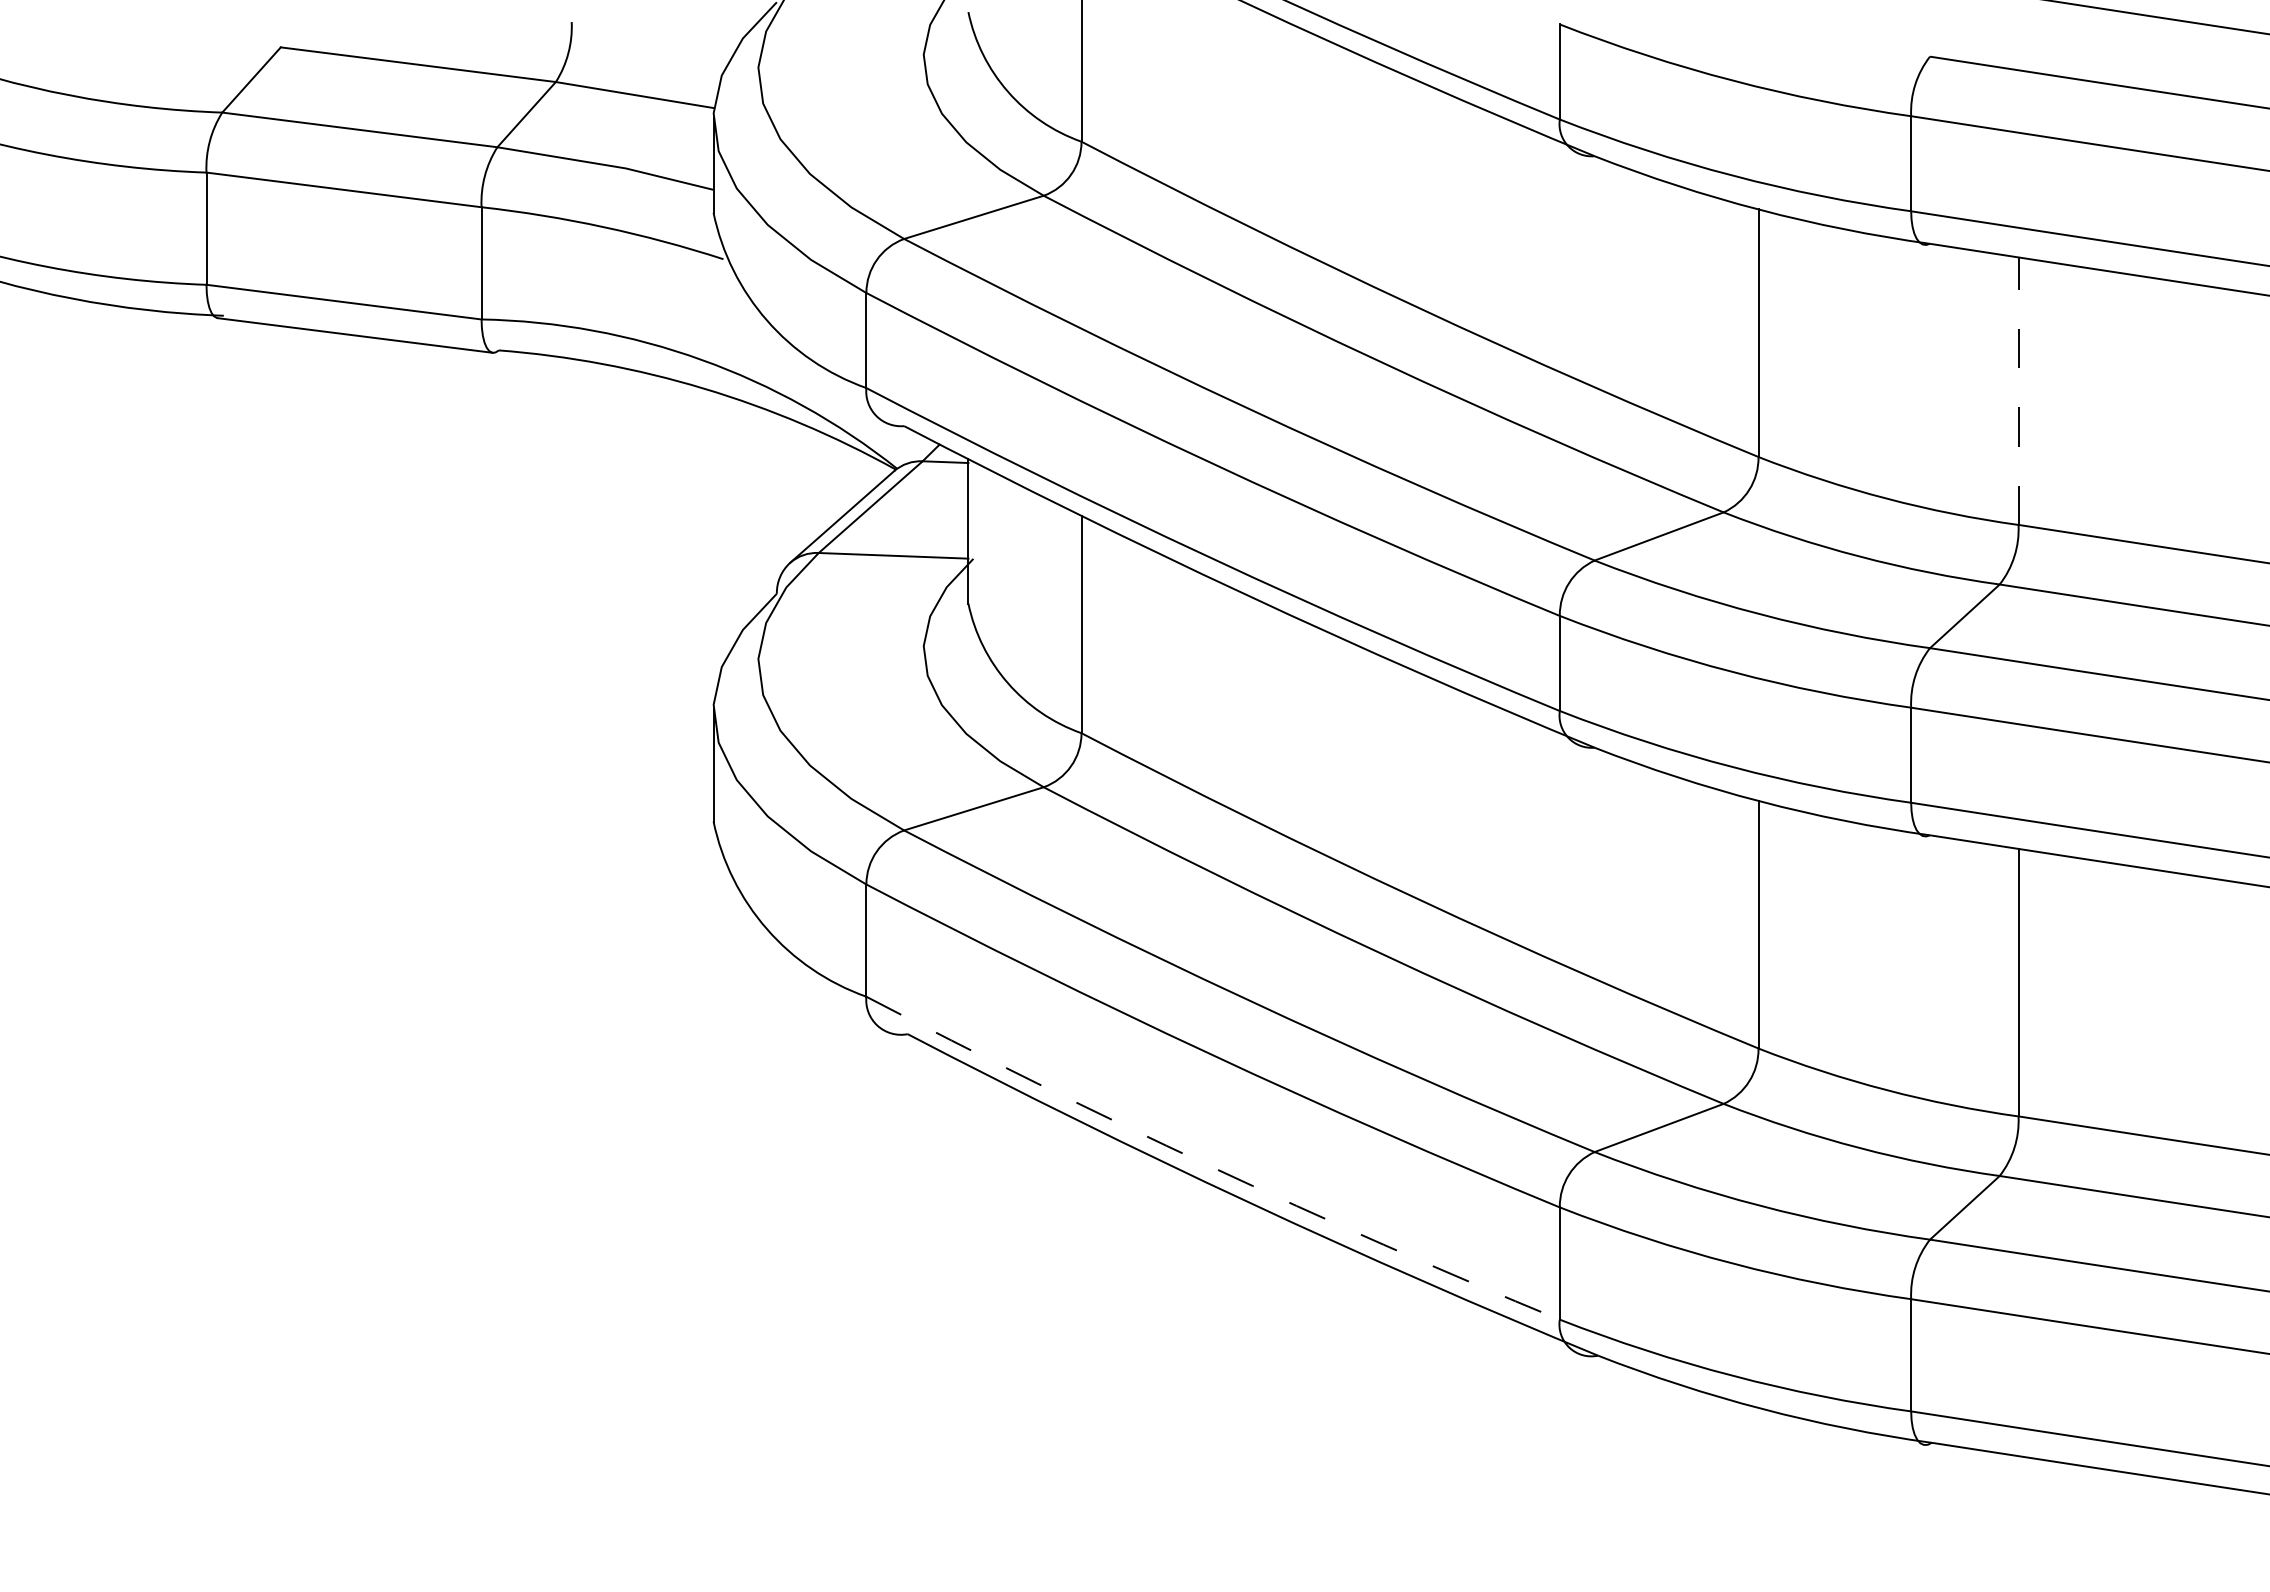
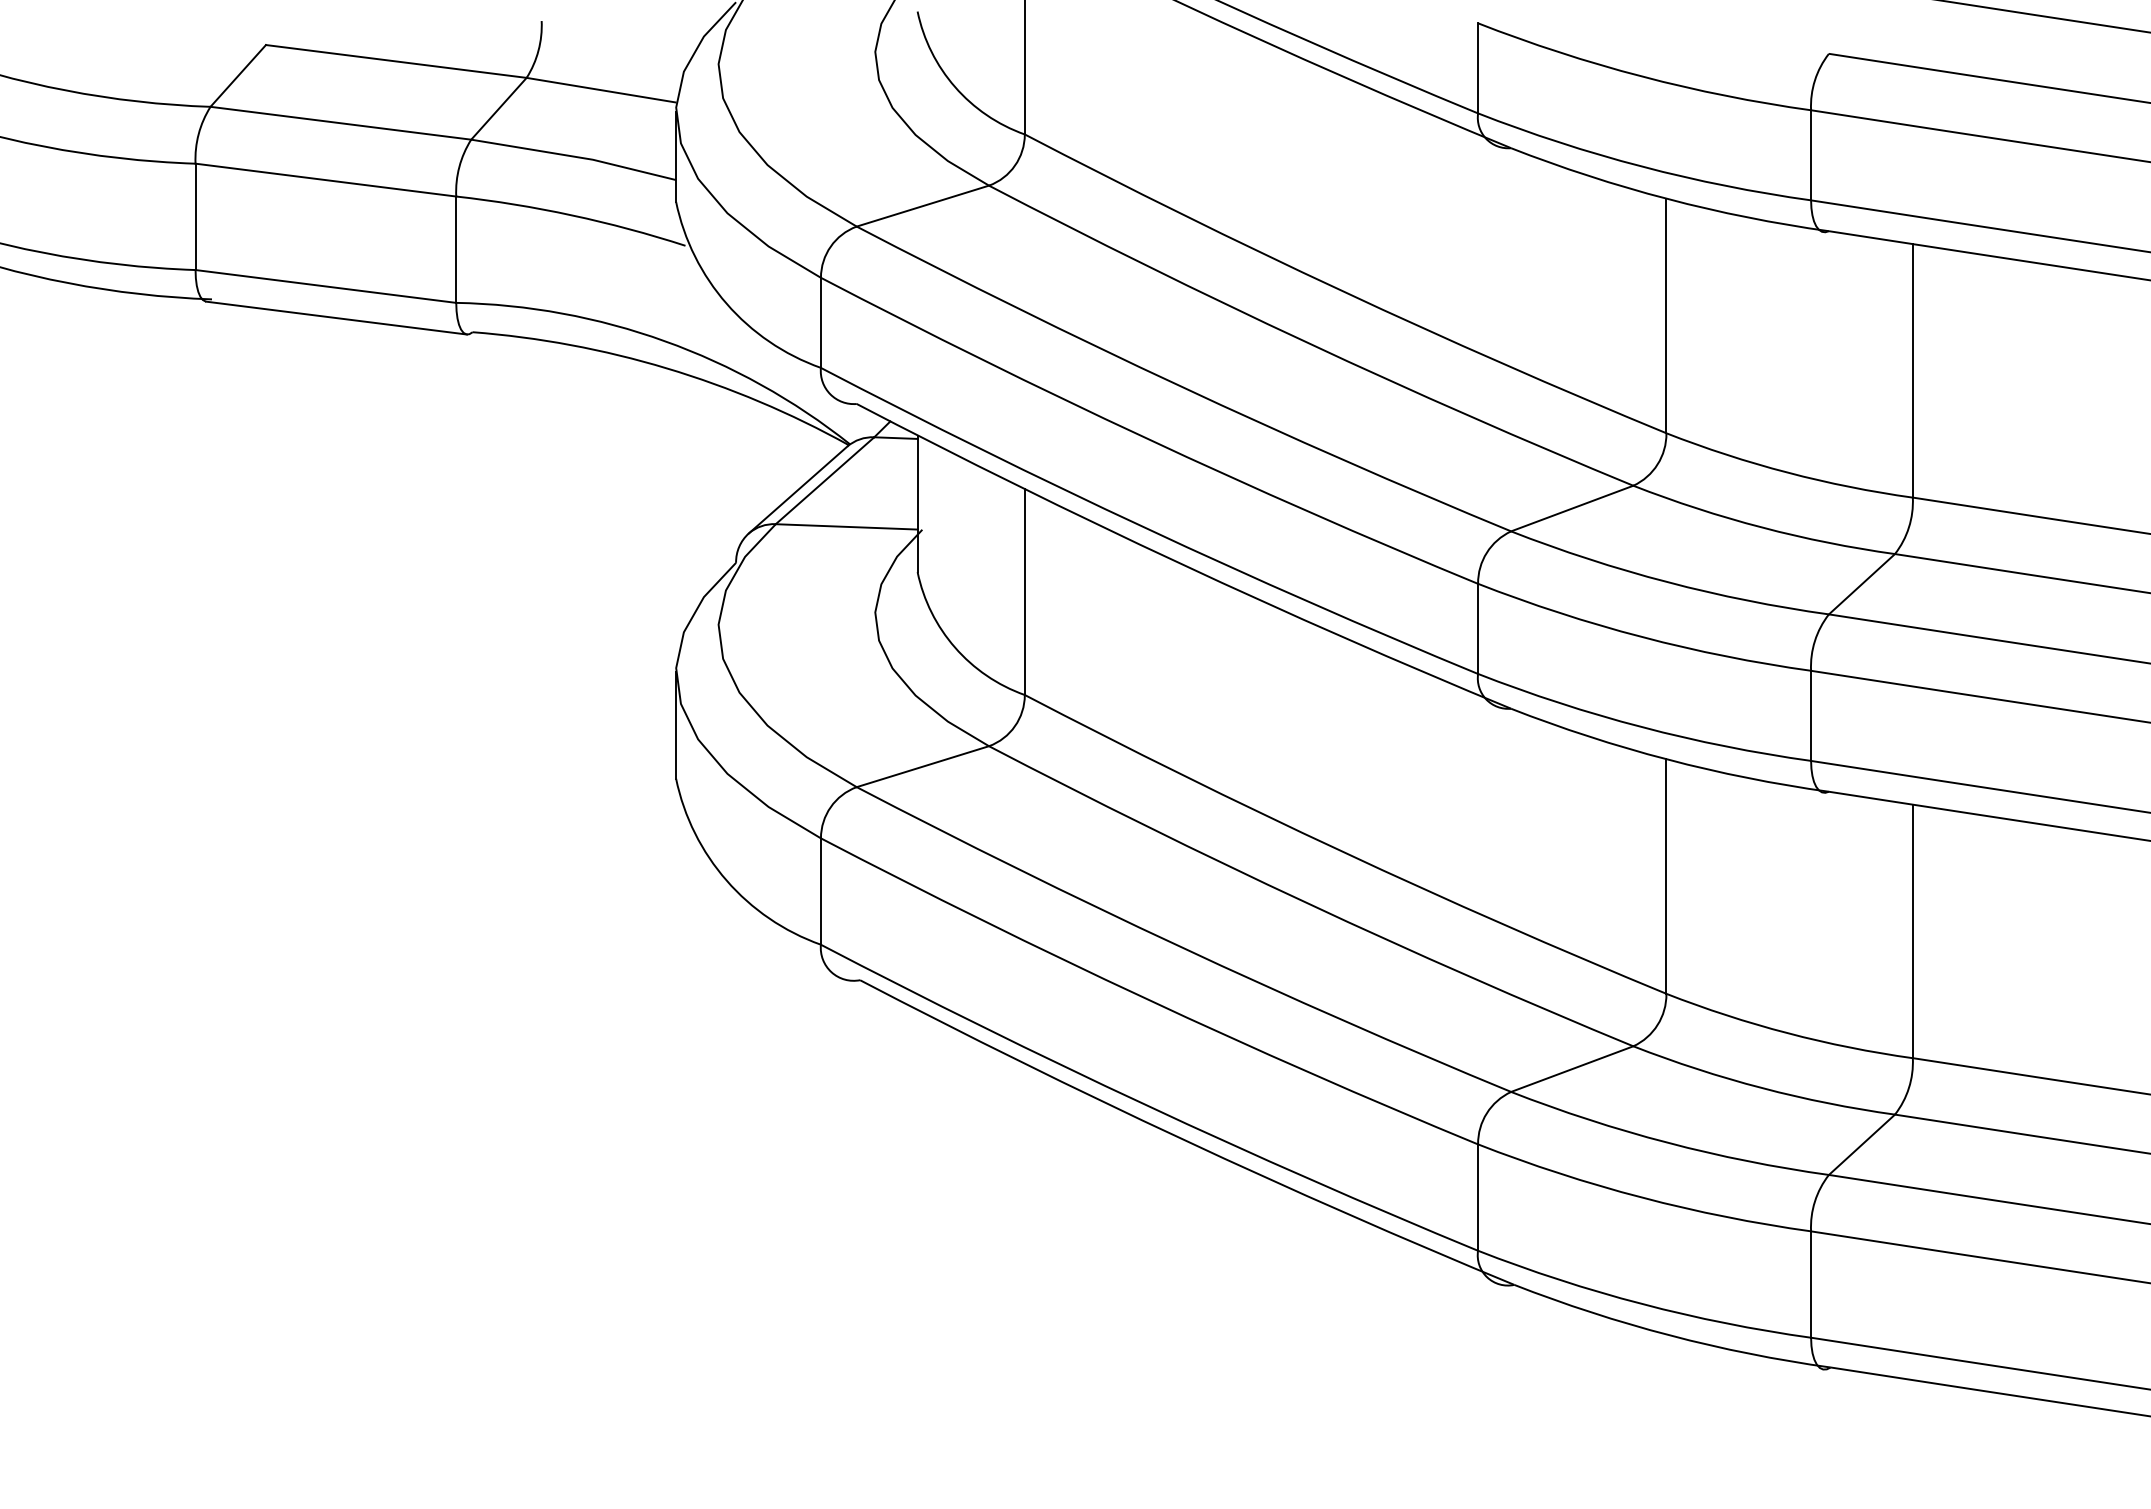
line: (2018, 391) -> (1912, 371), dashed -> solid
arc: (1209, 1165) -> (1146, 1104), dashed -> solid

